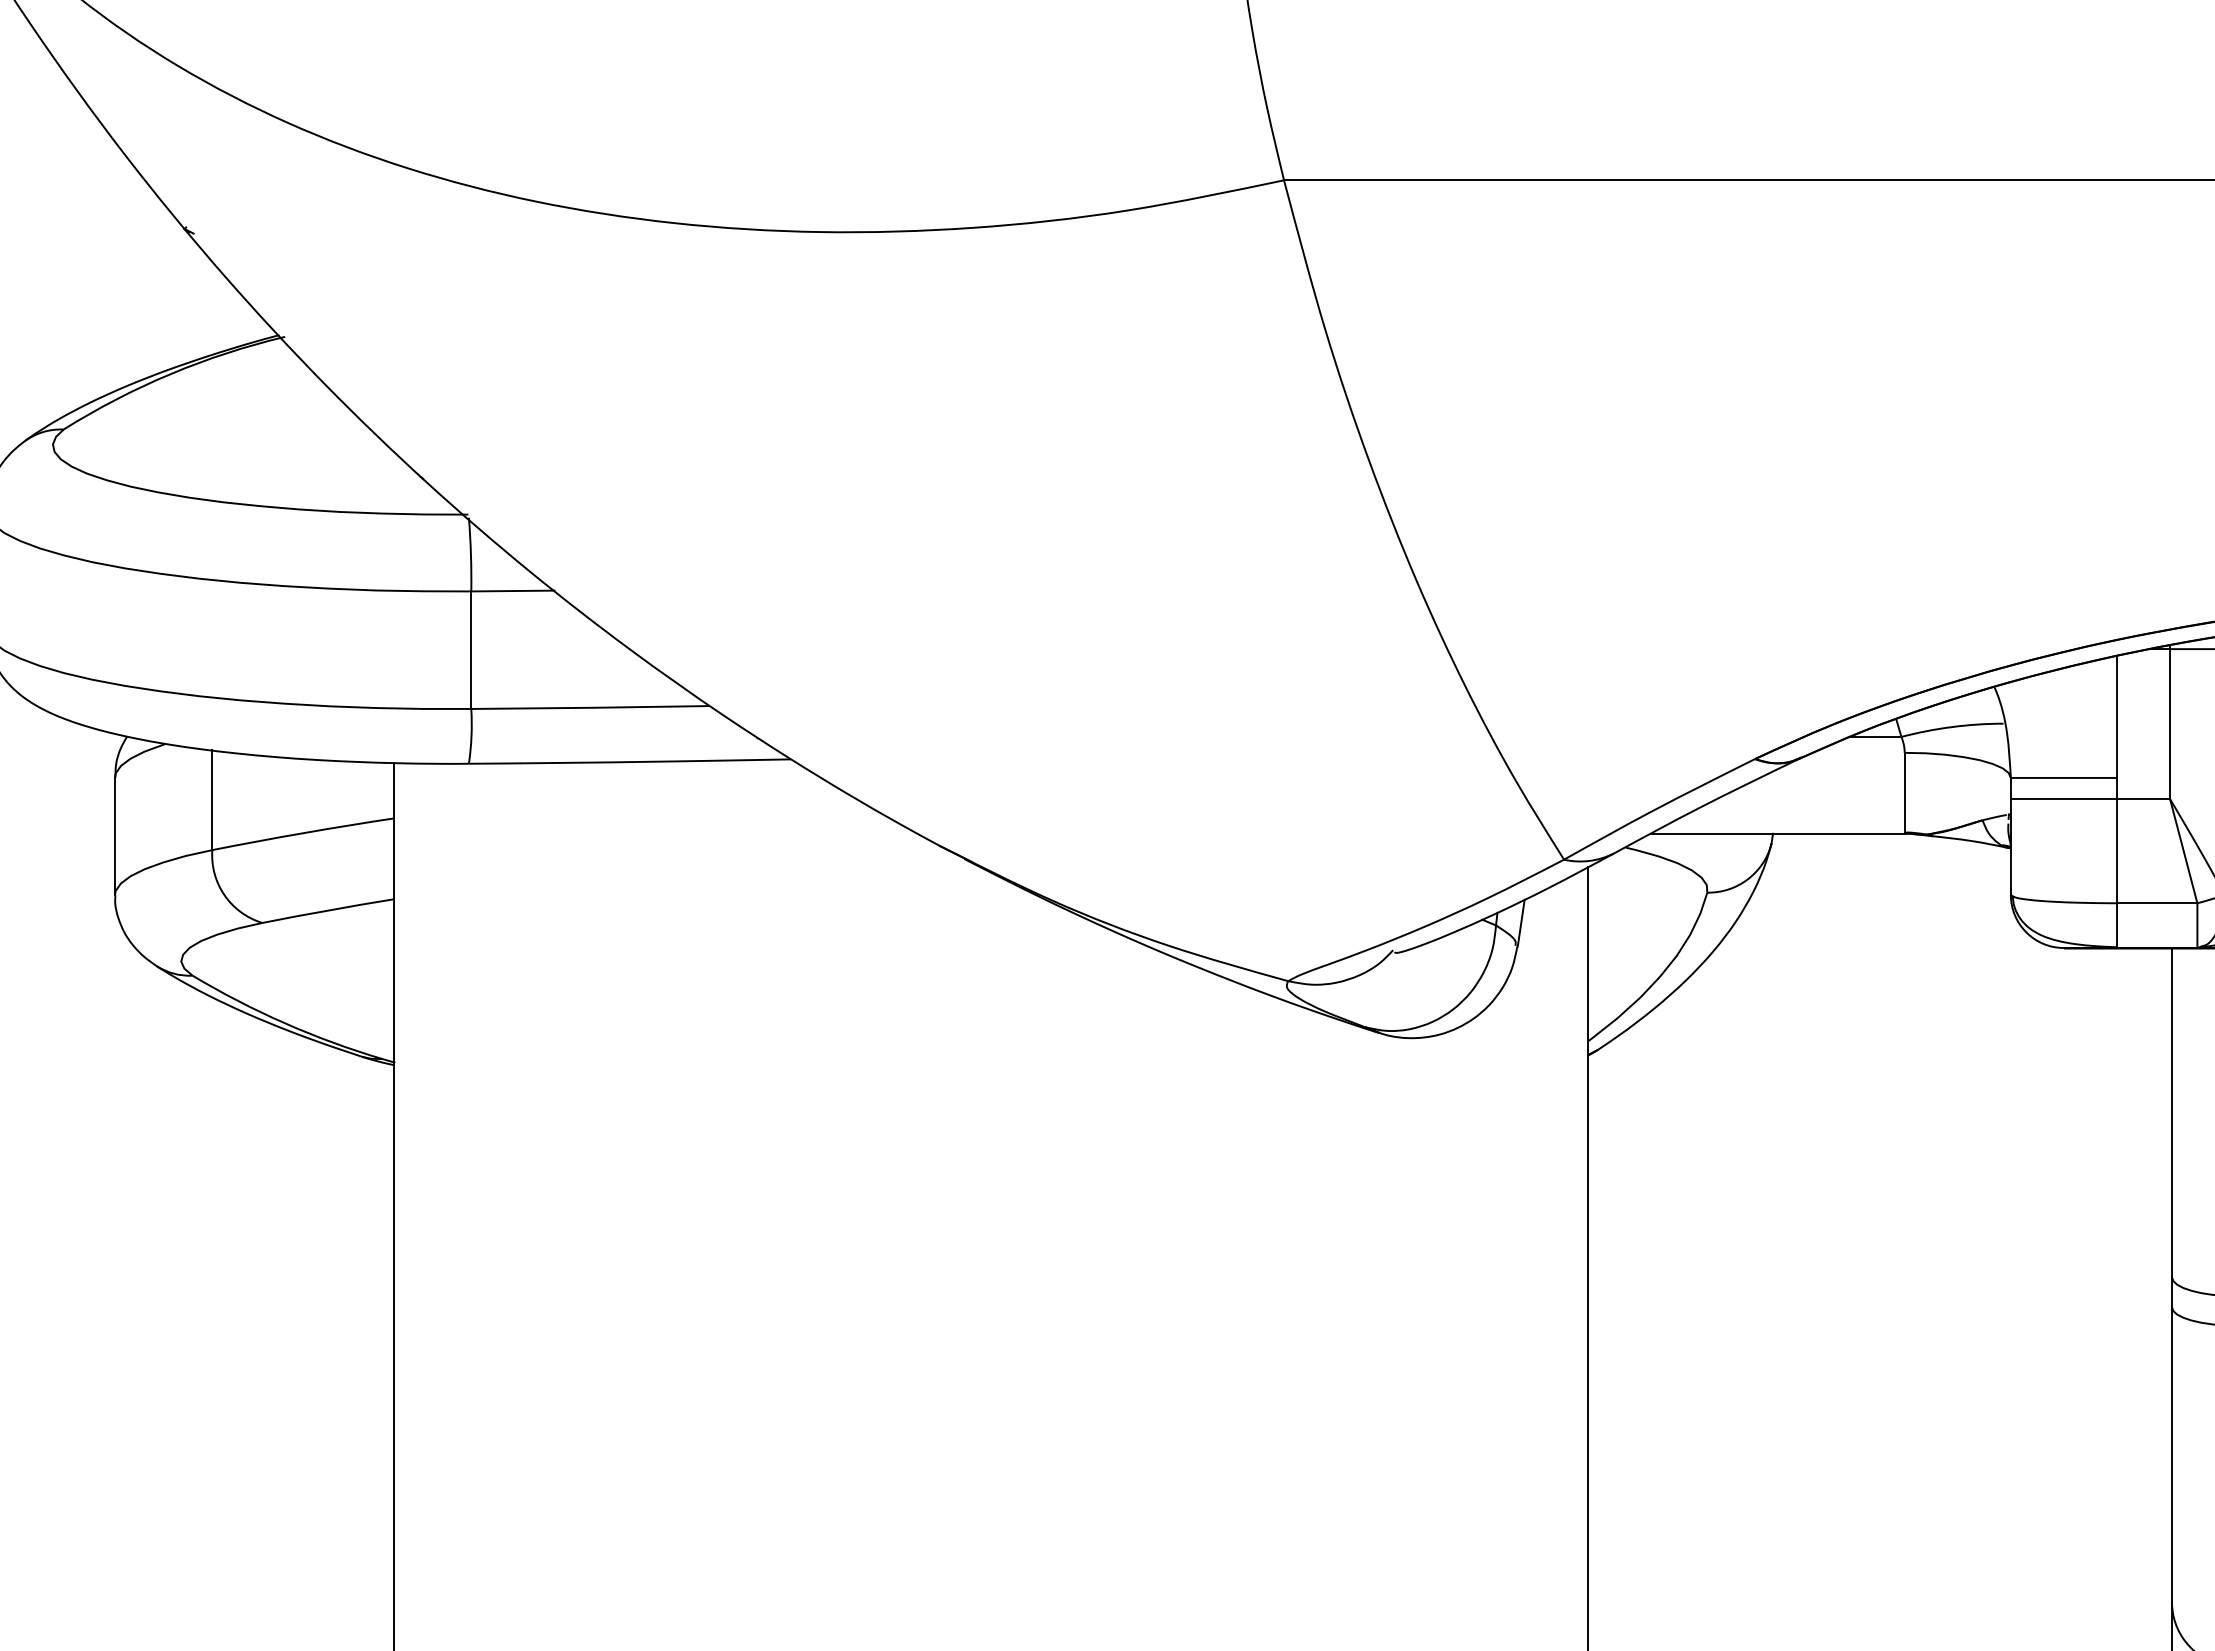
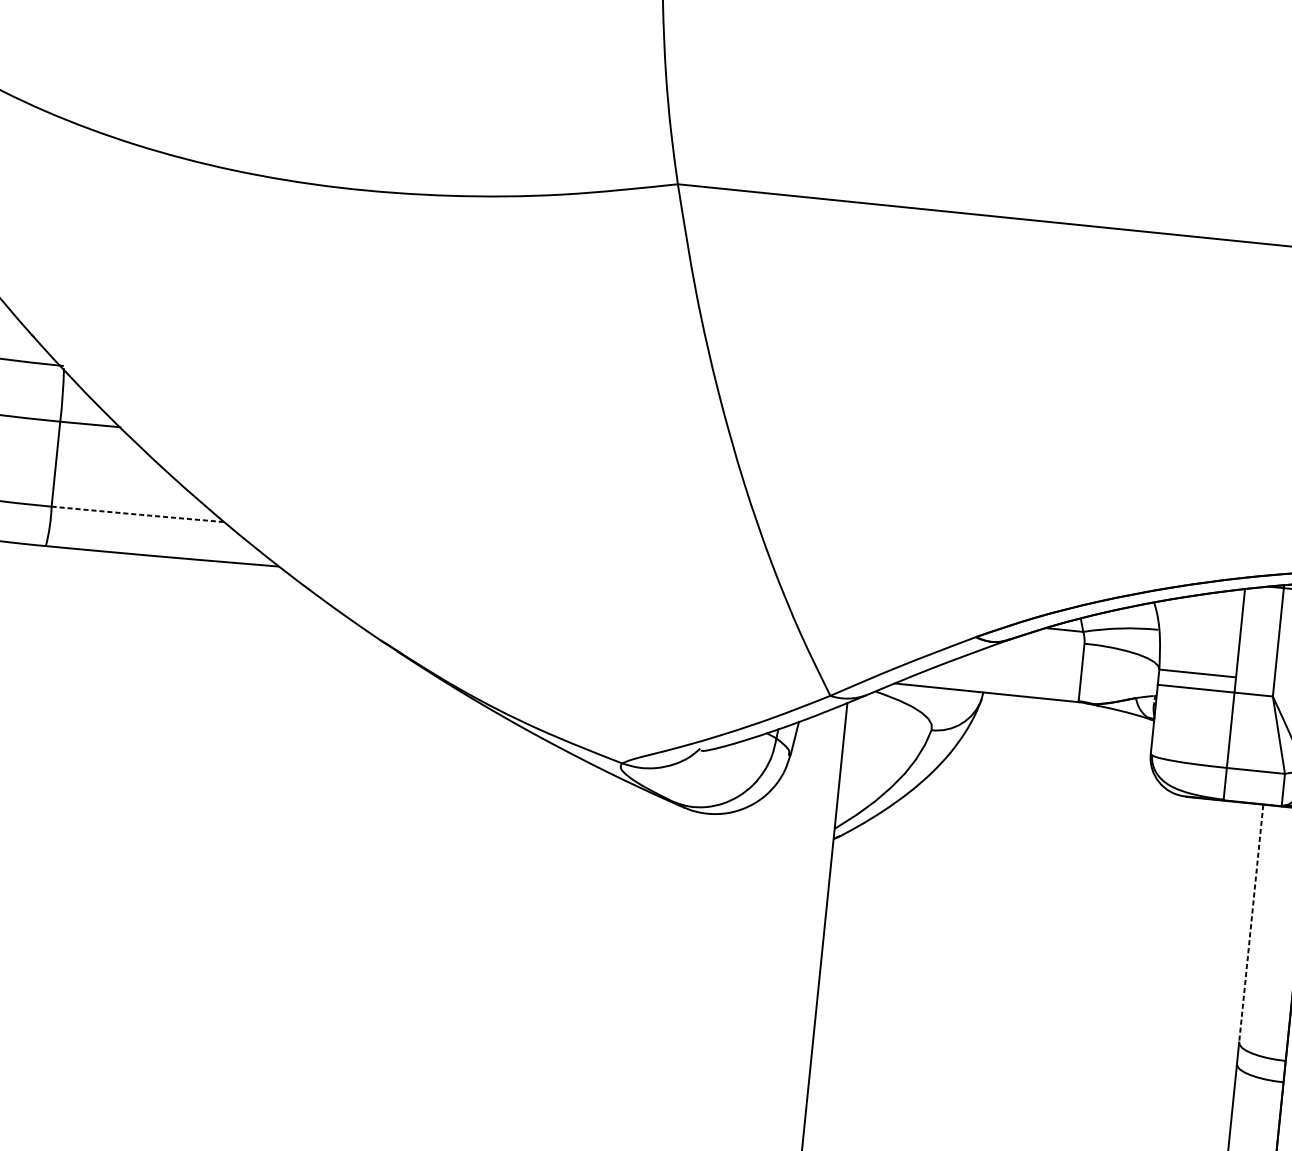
line: (591, 707) -> (138, 514), solid -> dashed
line: (2172, 1113) -> (1251, 923), solid -> dashed

